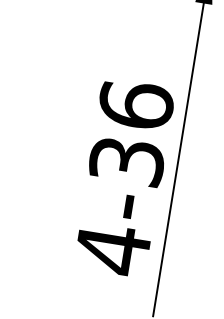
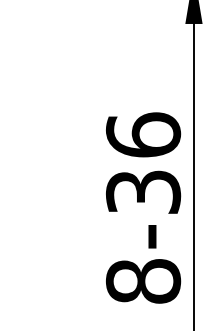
text: (112, 249) -> (143, 281), 4-36 -> 8-36

